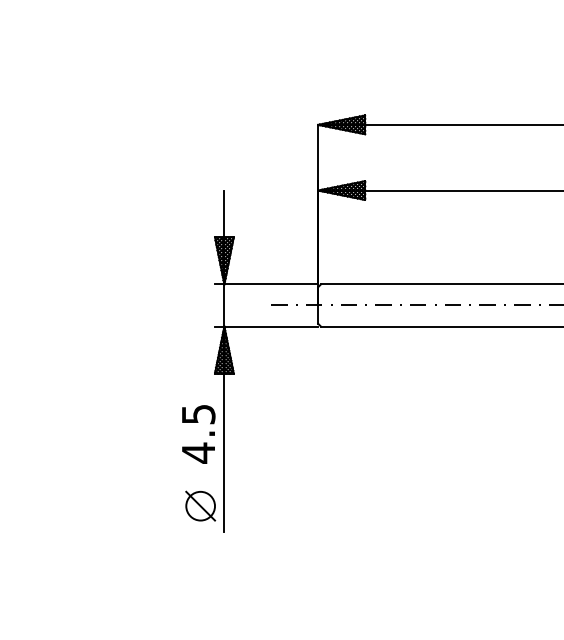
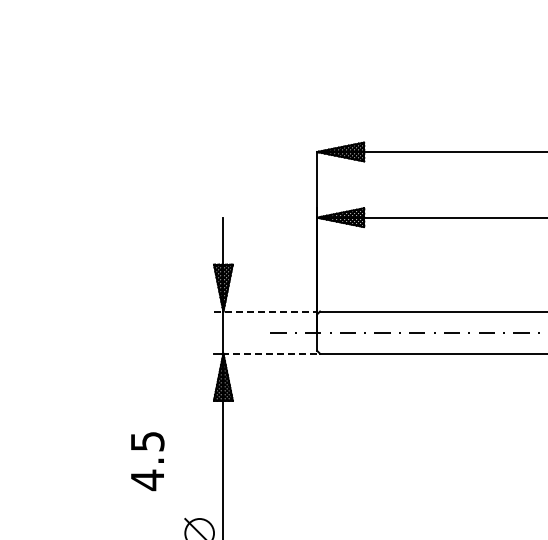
line: (266, 284) -> (265, 311), solid -> dashed
line: (271, 326) -> (270, 353), solid -> dashed
text: (198, 434) -> (147, 461), moved

